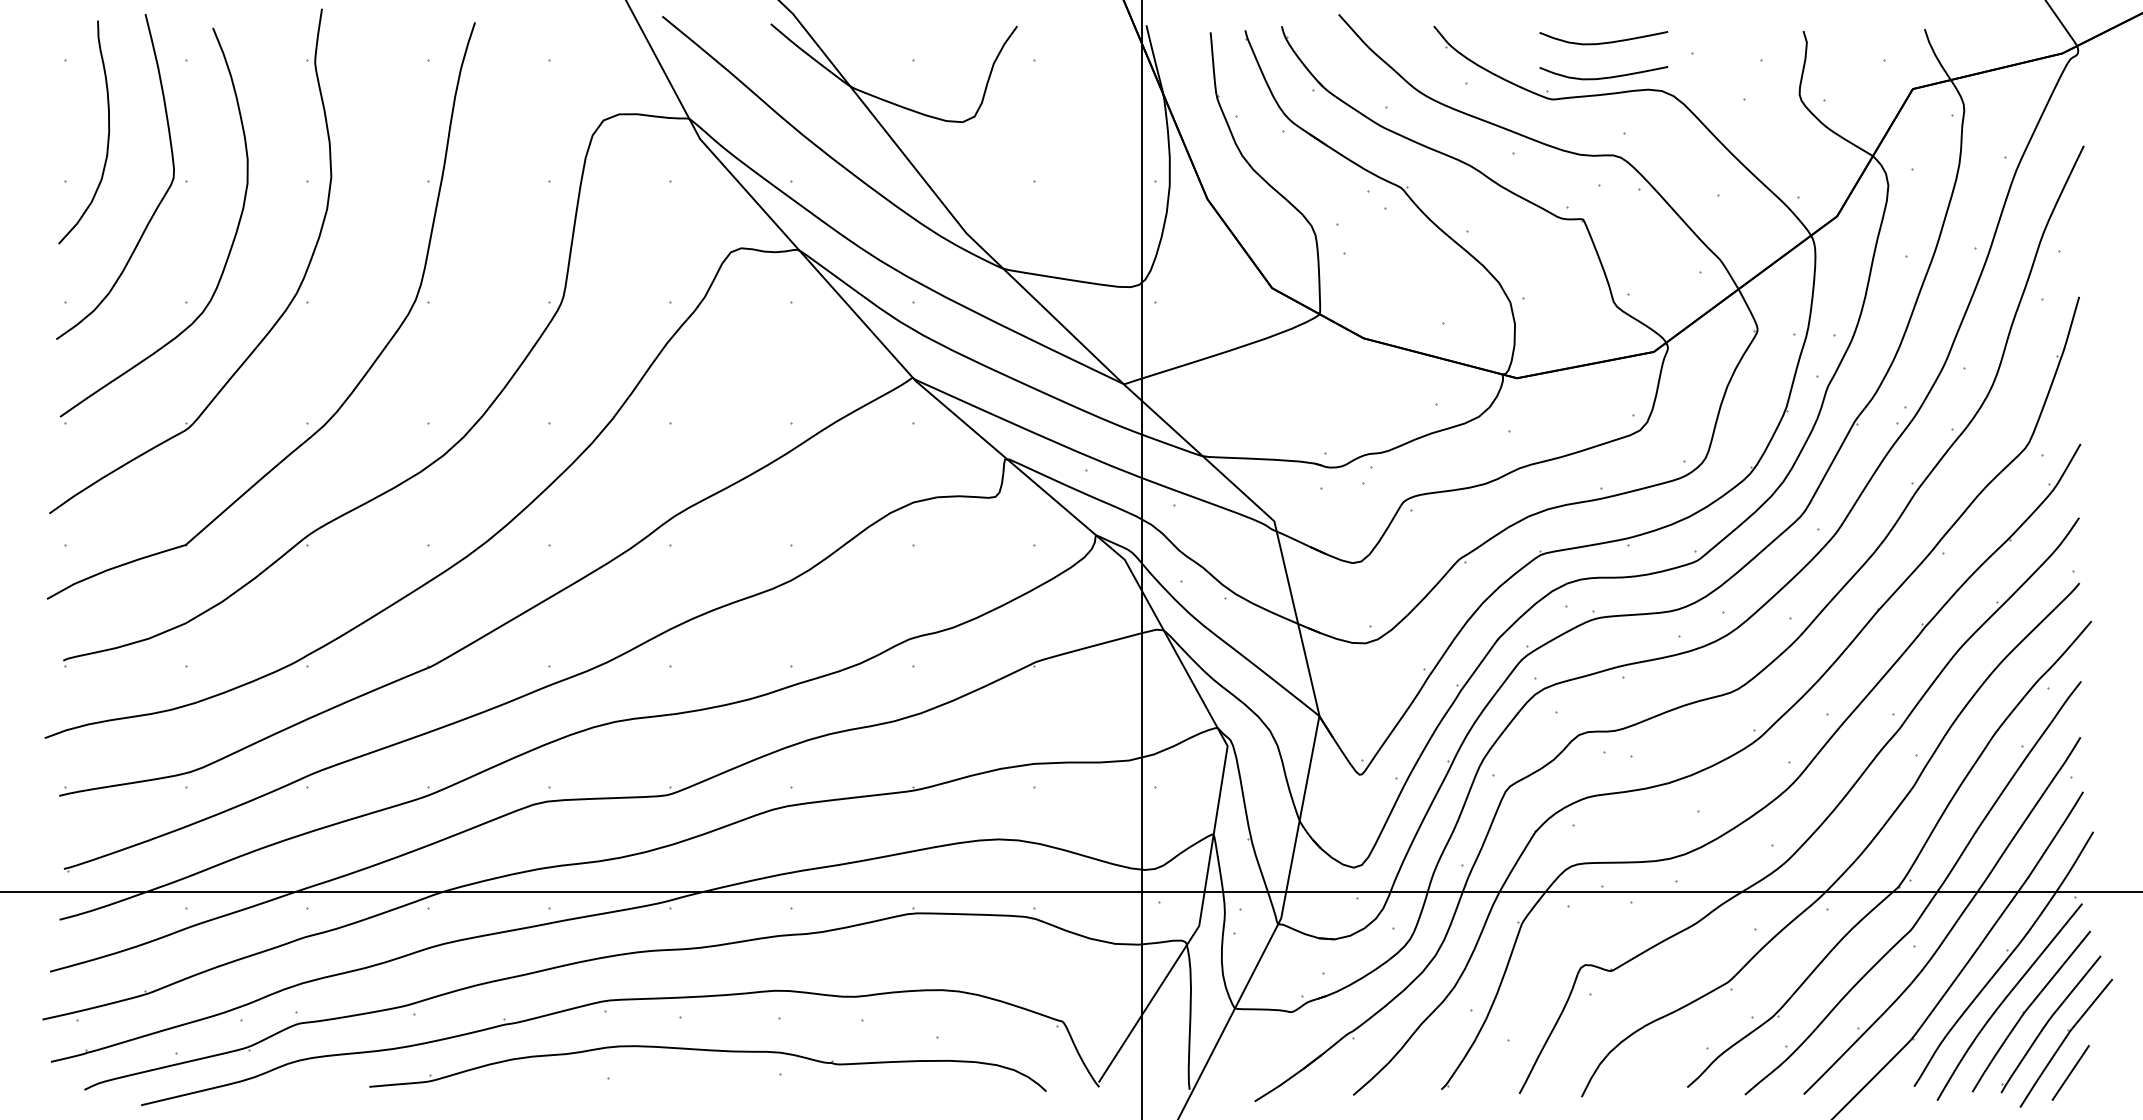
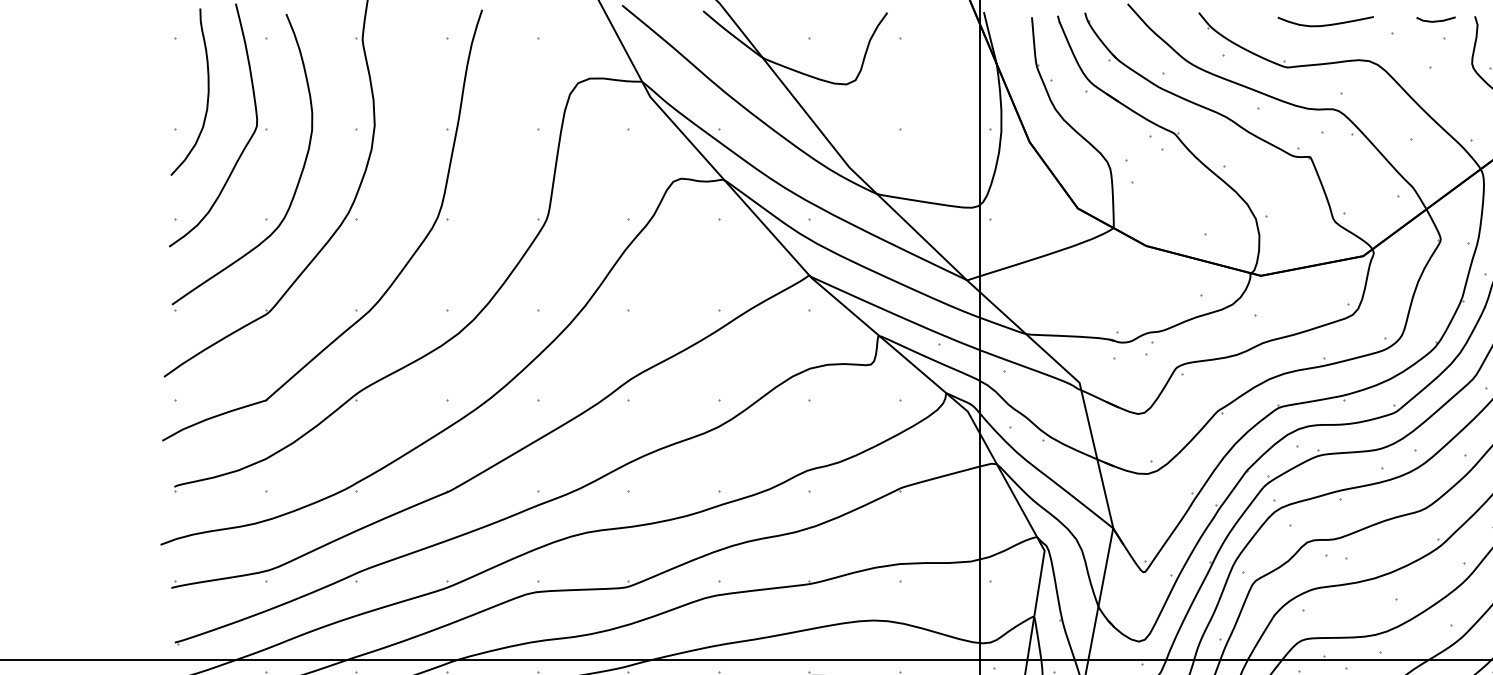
line: (1751, 37) -> (1436, 21), added
curve: (1603, 77) -> (1325, 51), removed

